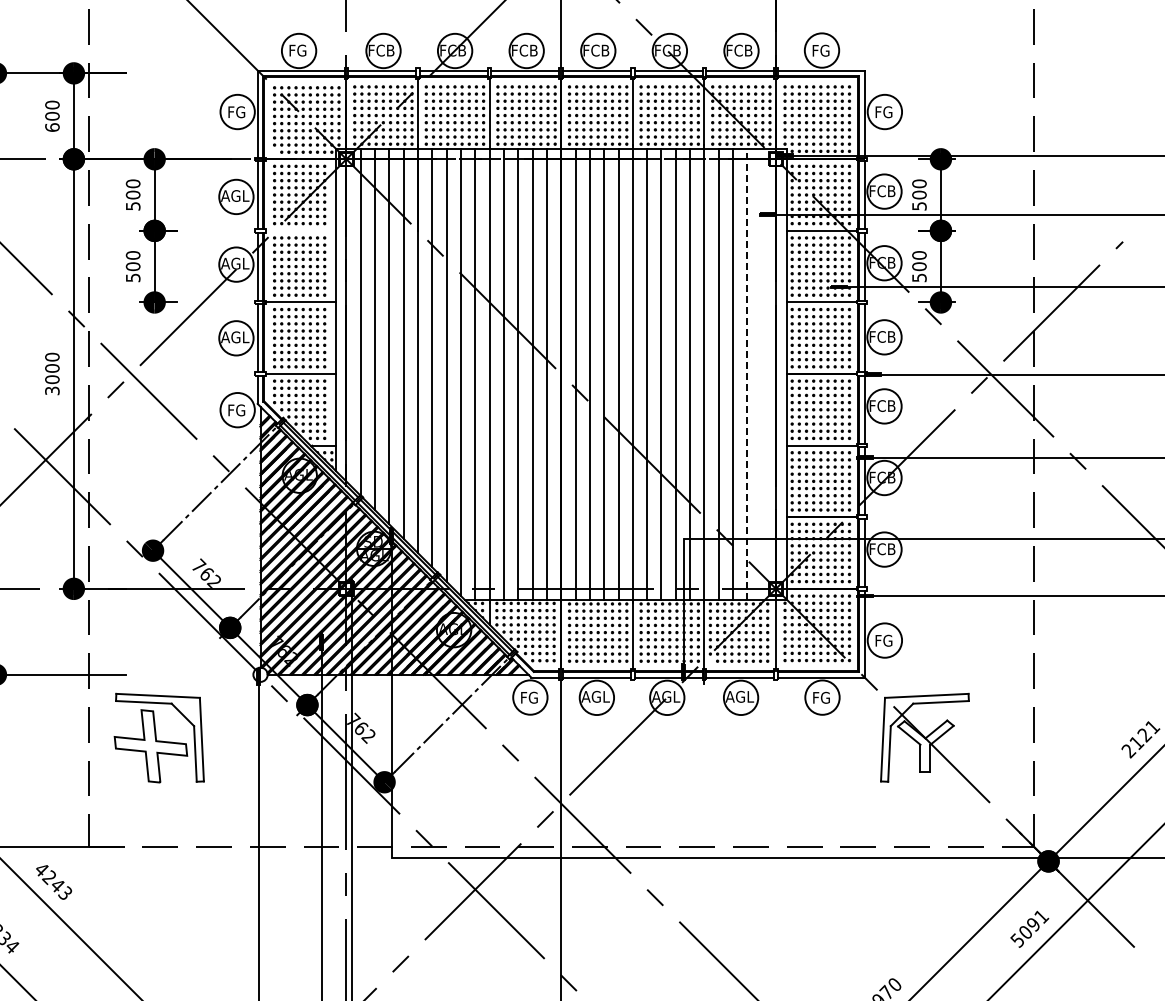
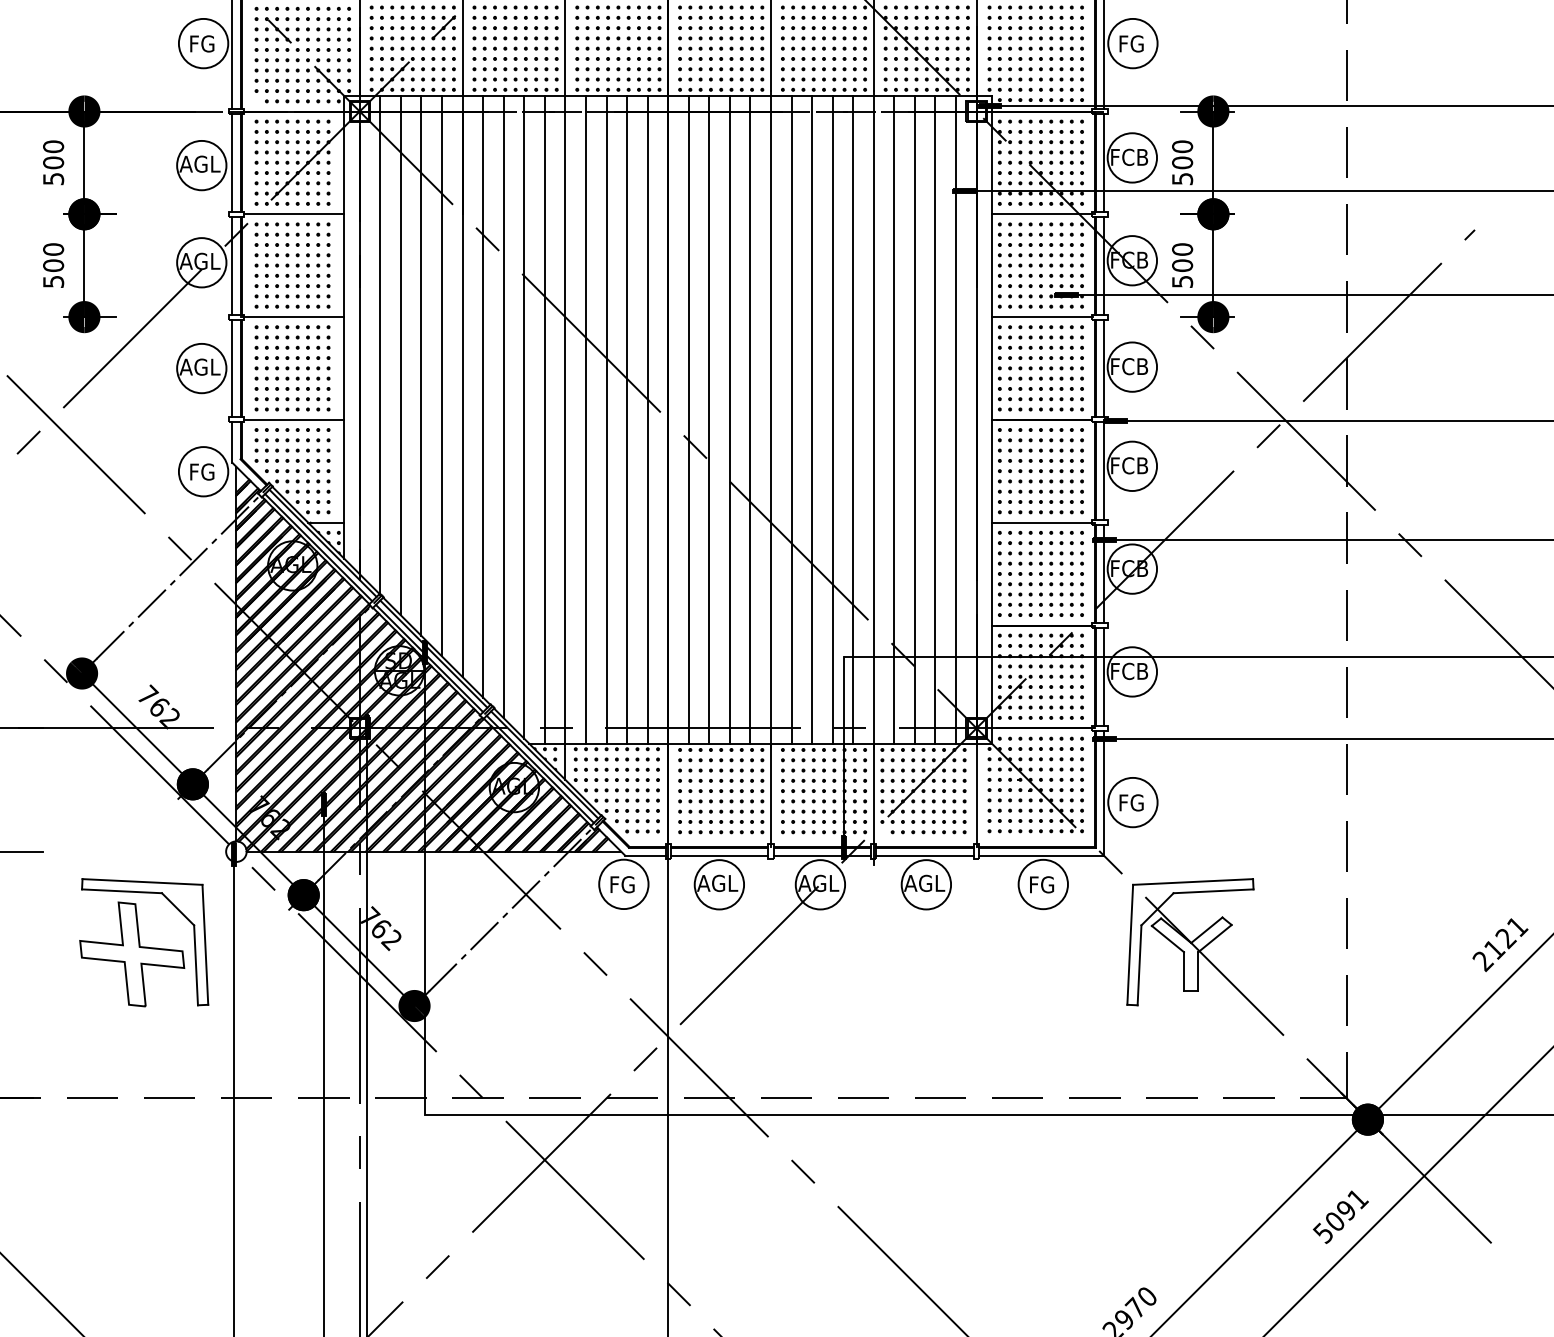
line: (300, 230) -> (293, 213), added
line: (761, 373) -> (955, 419), added
line: (747, 374) -> (935, 420), dashed -> solid
part: (158, 737) -> (143, 941), moved

